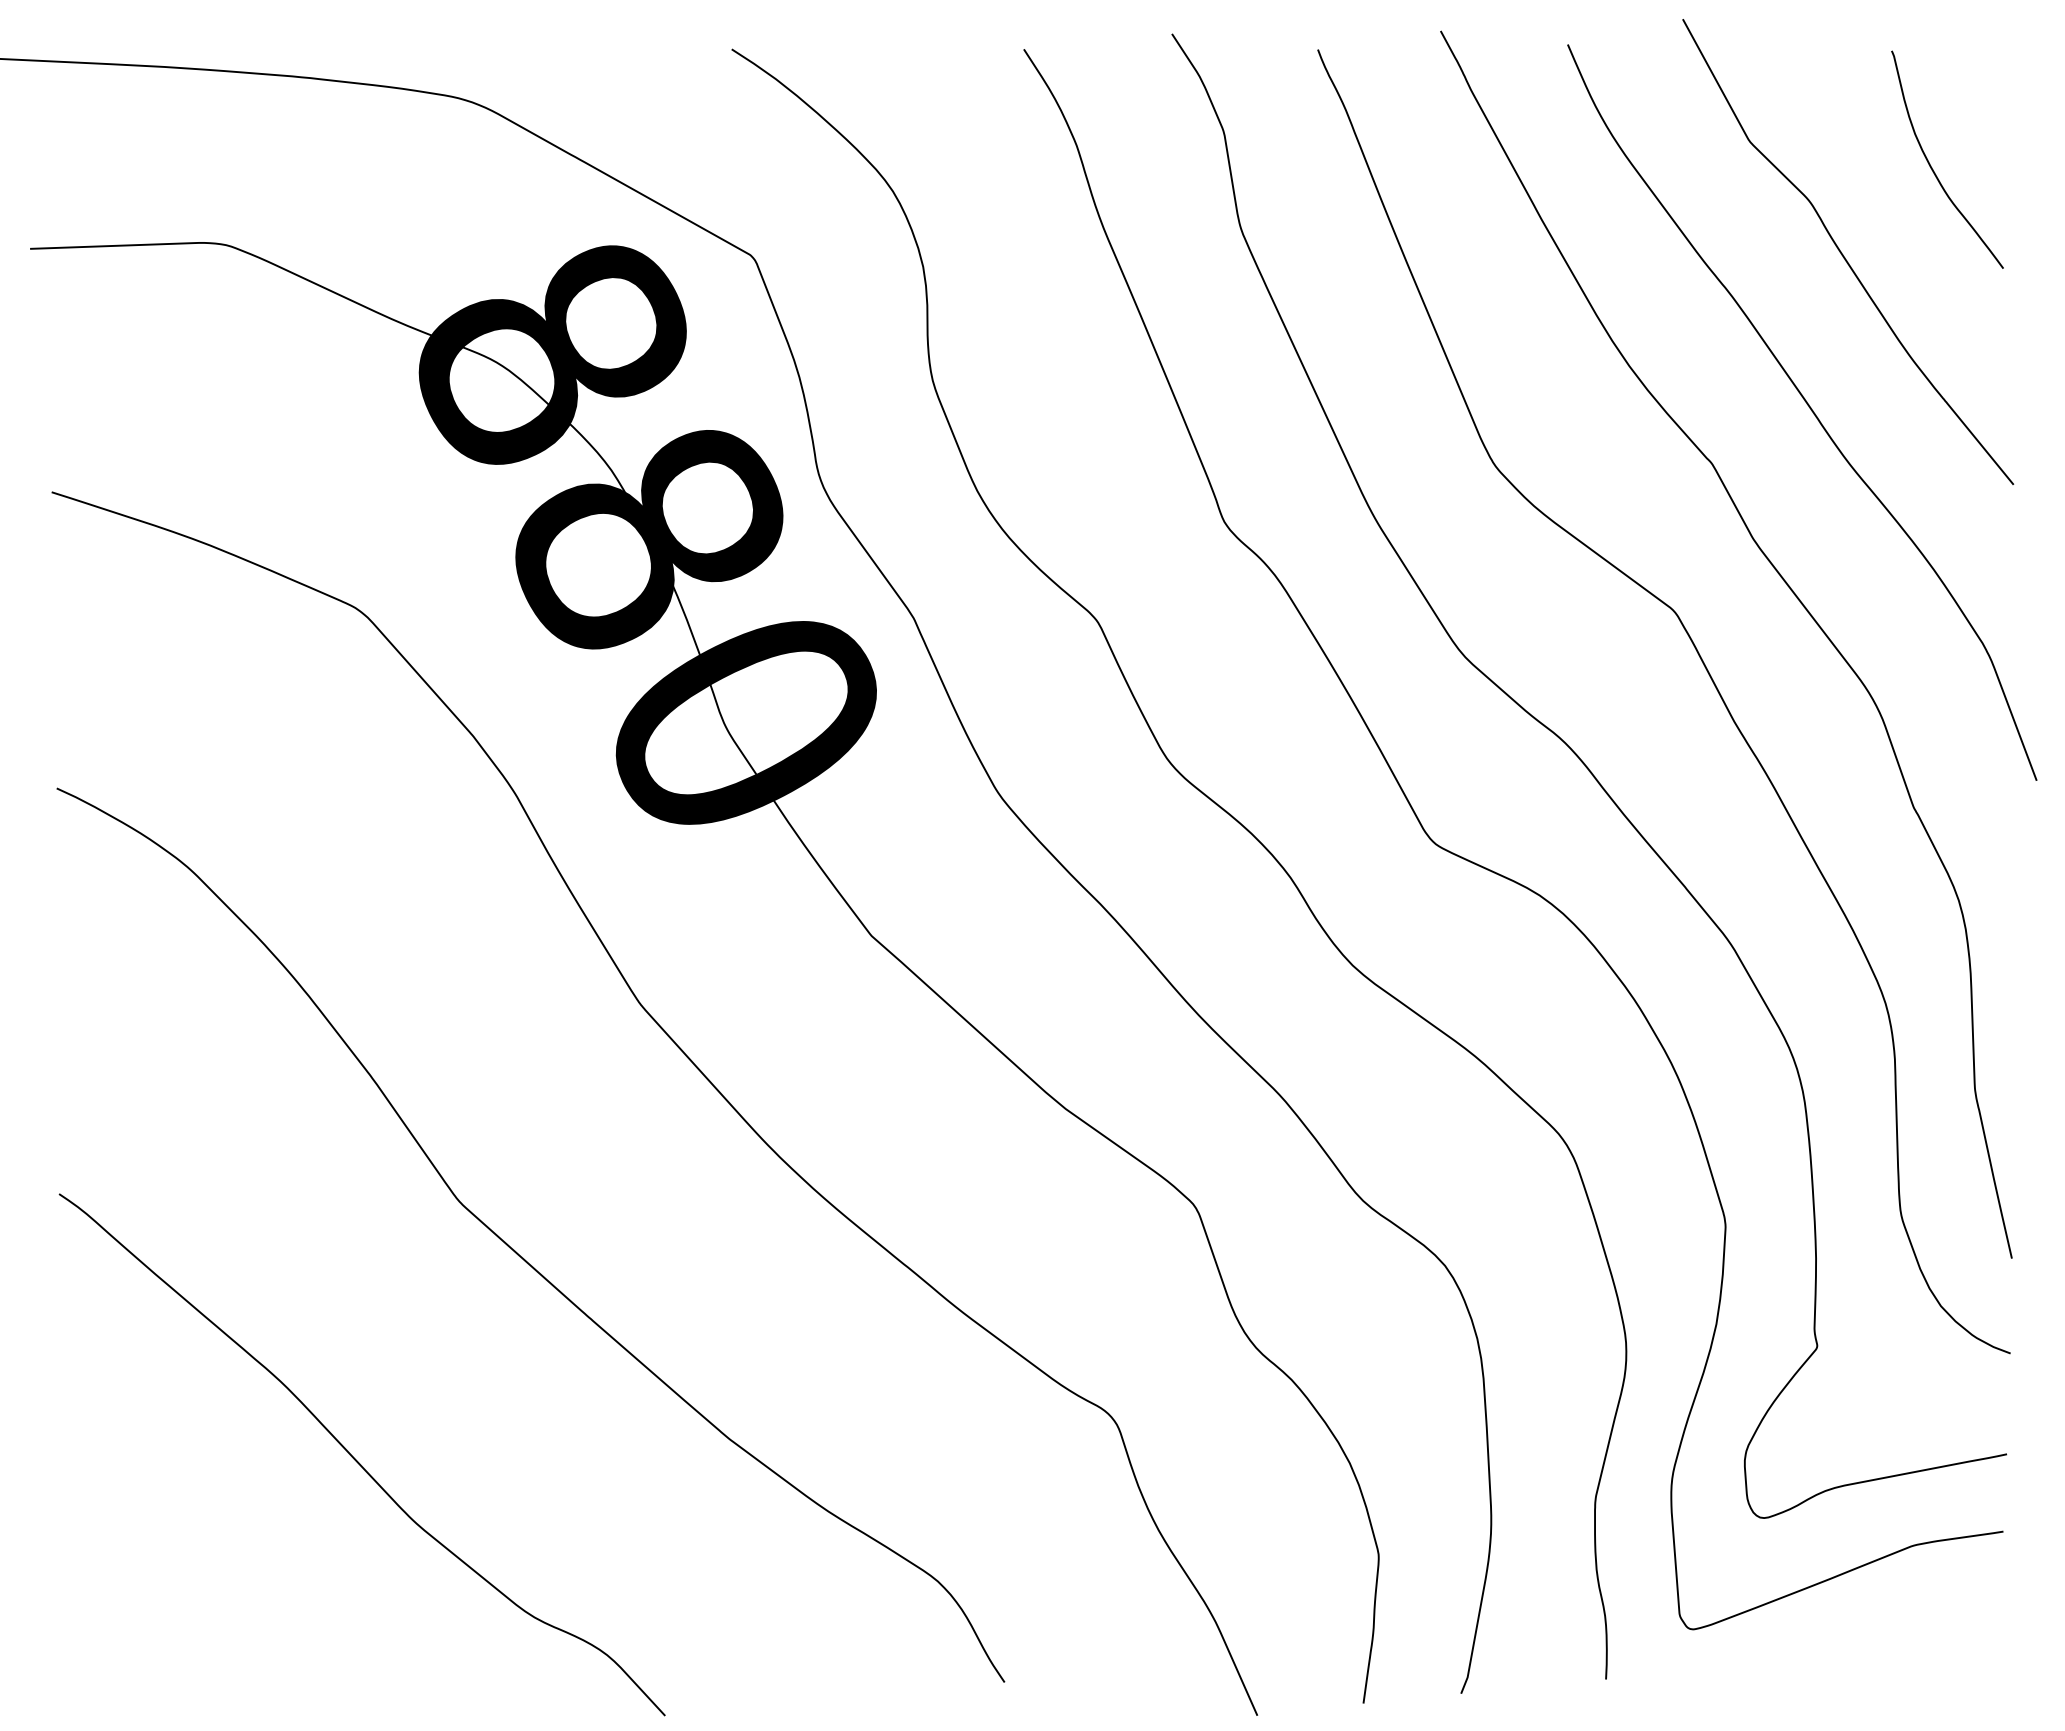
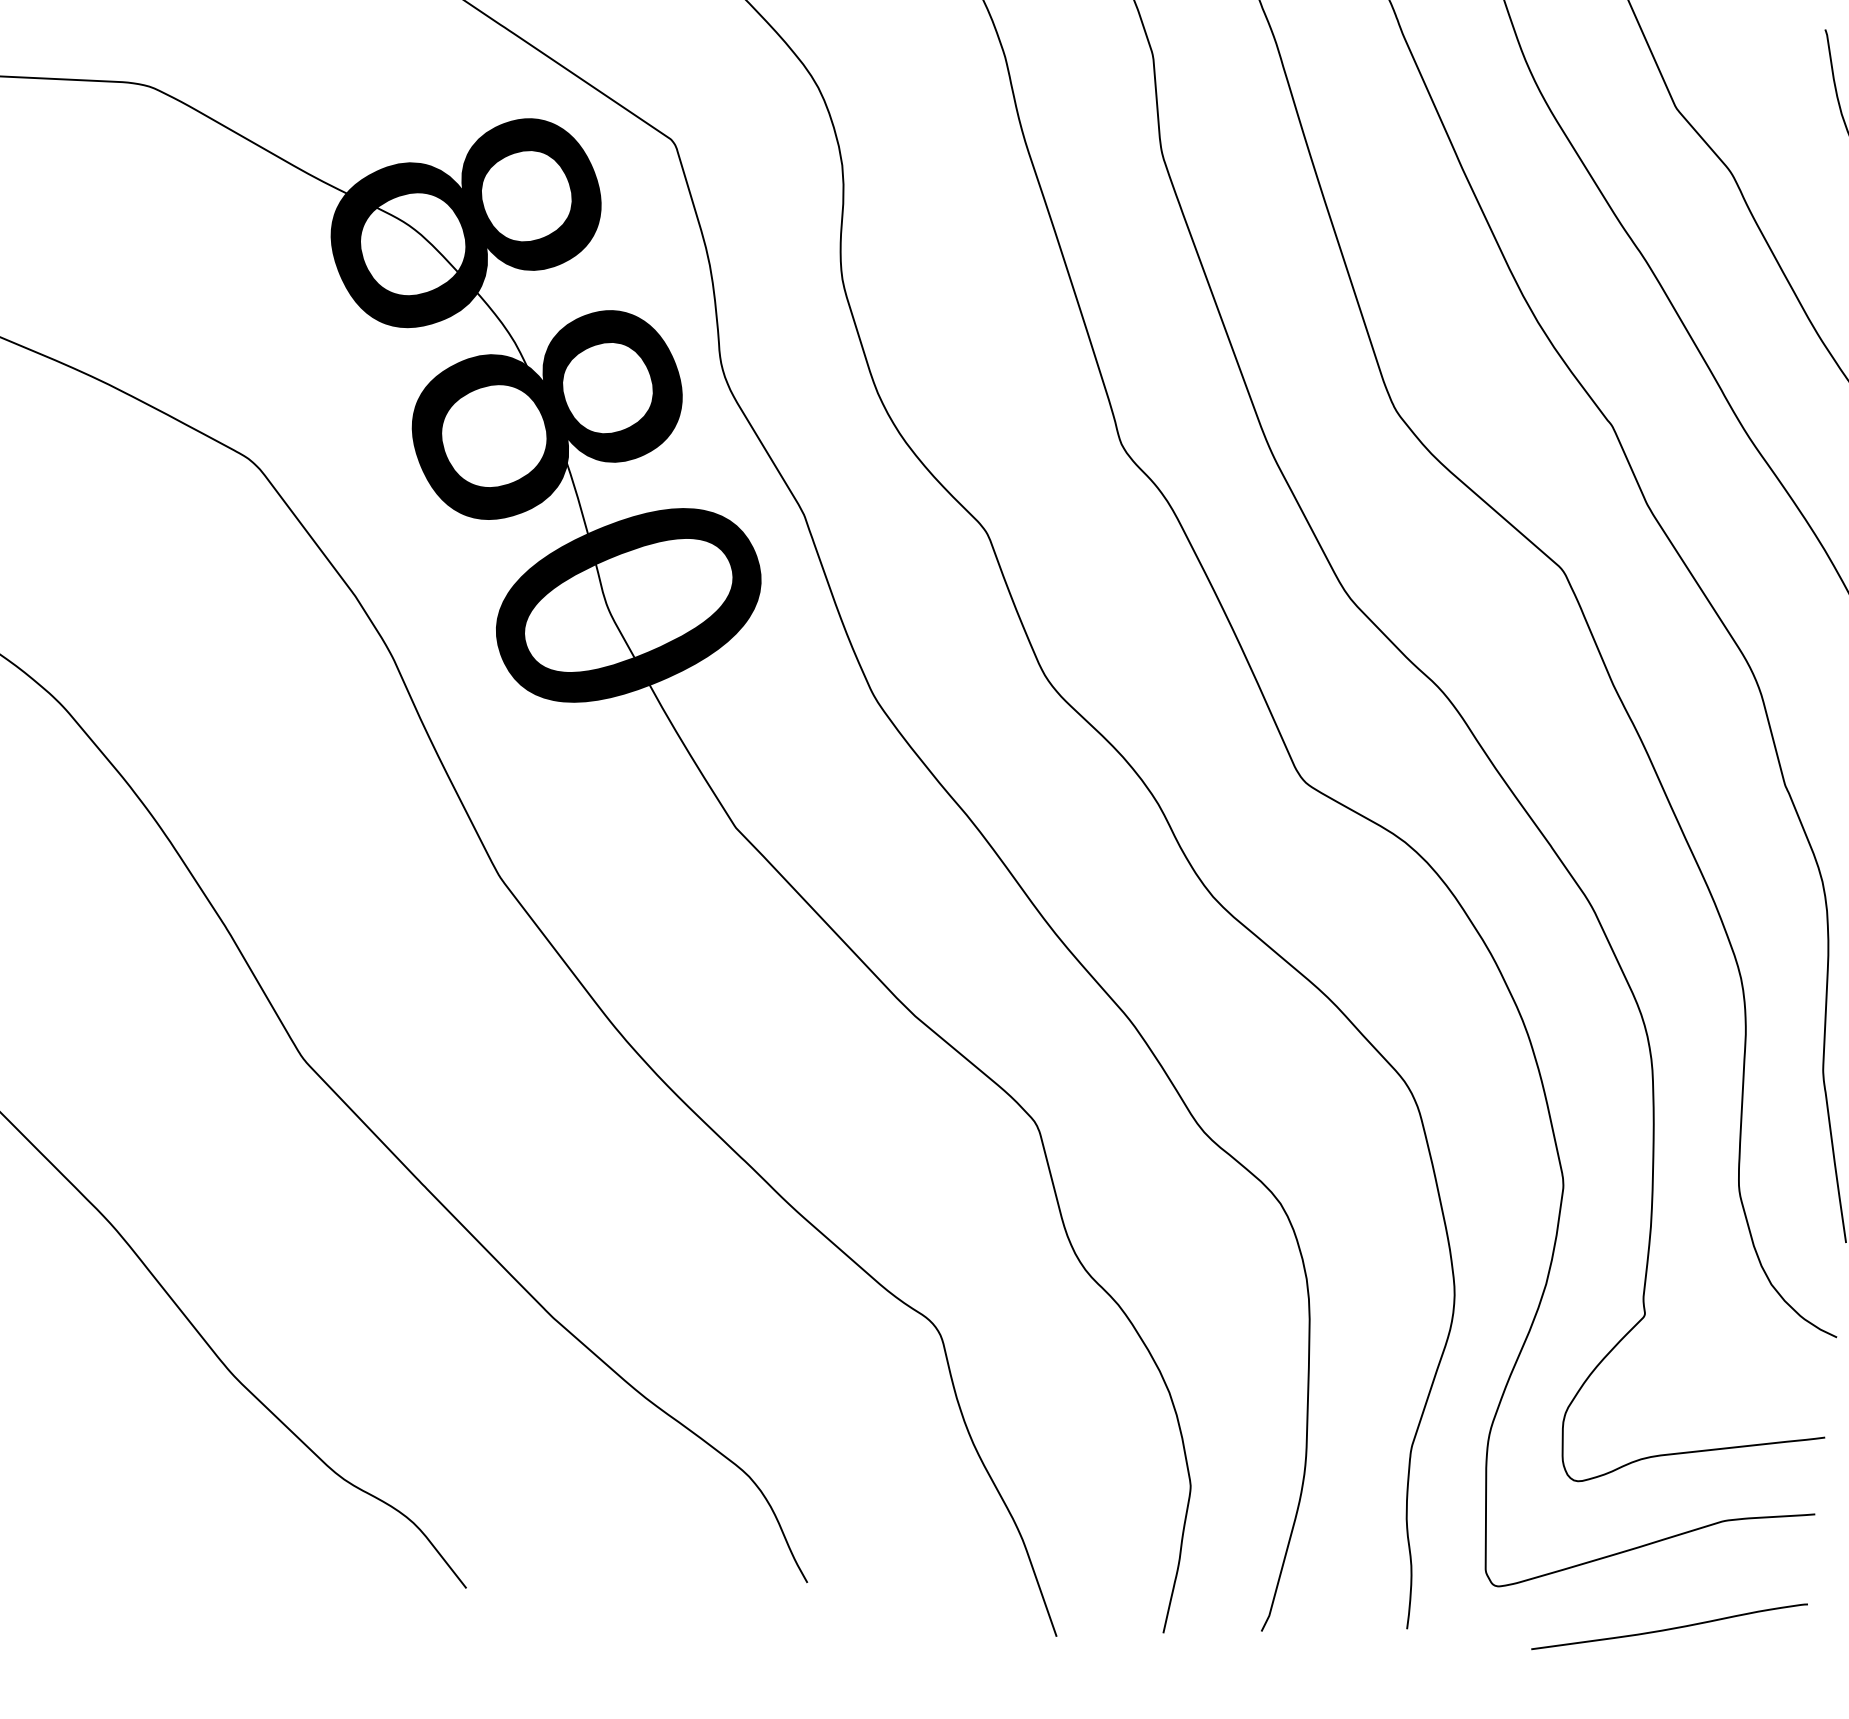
curve: (1868, 1656) -> (1670, 1627), added

